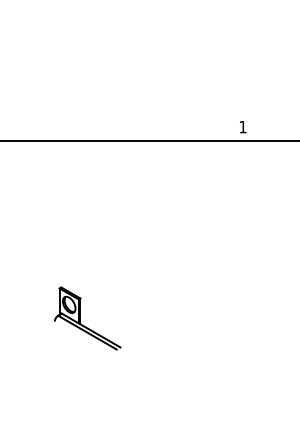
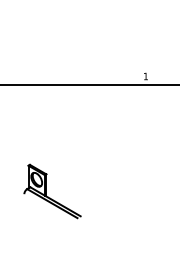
part: (87, 318) -> (52, 191), size x1.43

